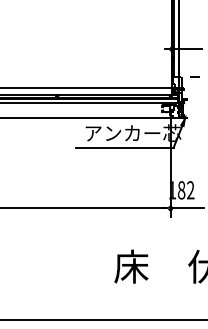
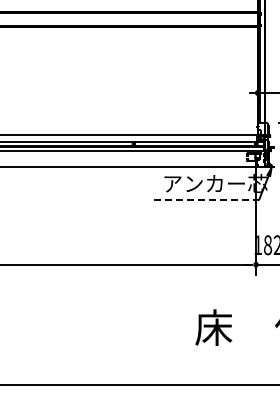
line: (124, 147) -> (206, 199), solid -> dashed

